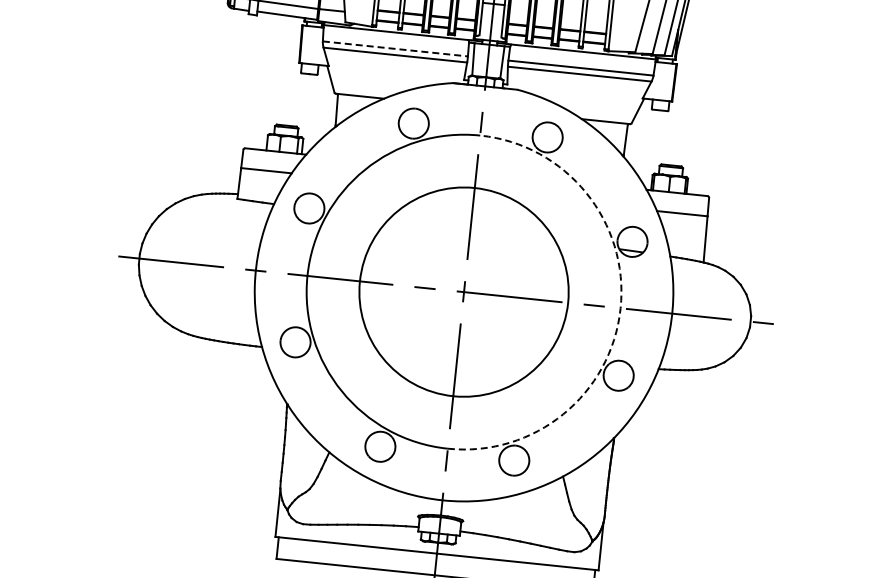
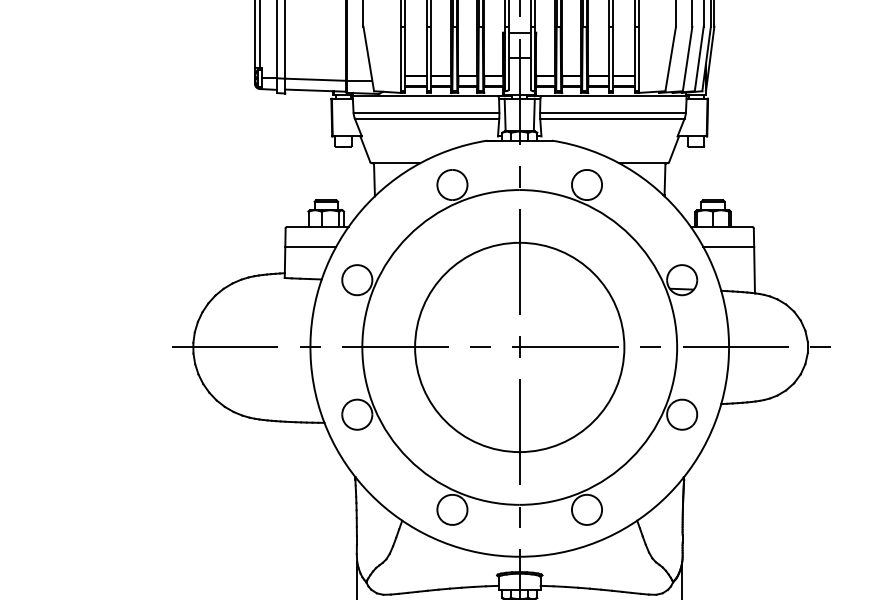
line: (395, 48) -> (426, 112), dashed -> solid
arc: (620, 308) -> (677, 347), dashed -> solid

